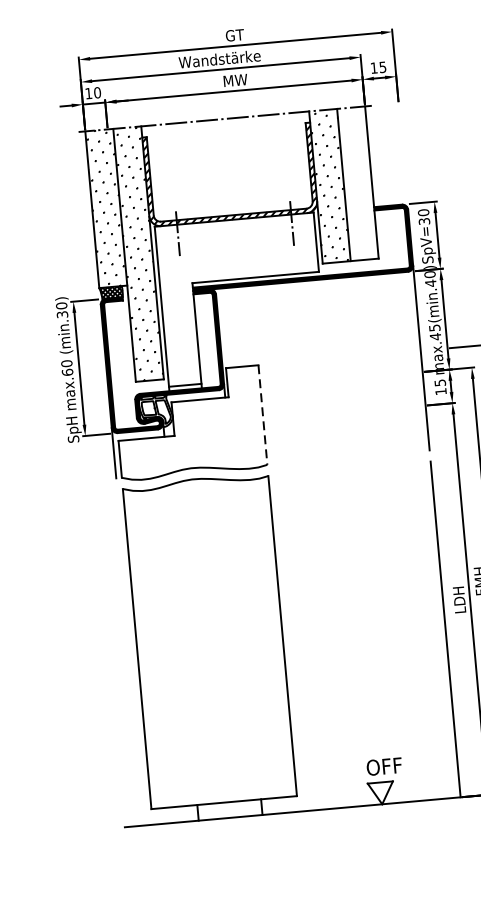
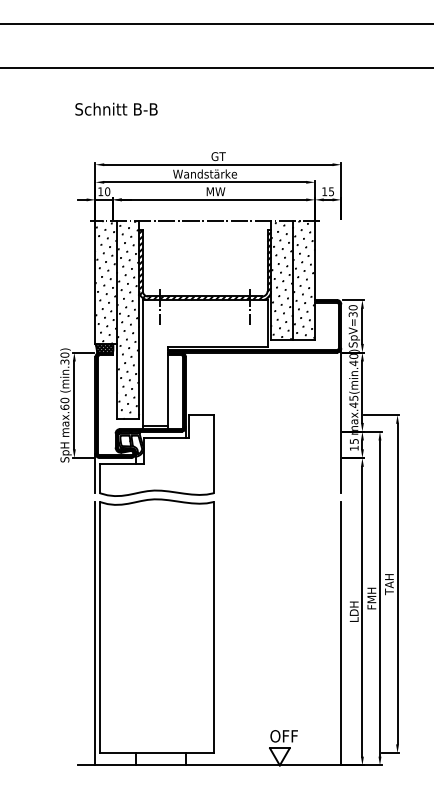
hatch: (357, 182) -> (303, 279), added
line: (263, 415) -> (214, 454), dashed -> solid
line: (132, 657) -> (95, 633), added

